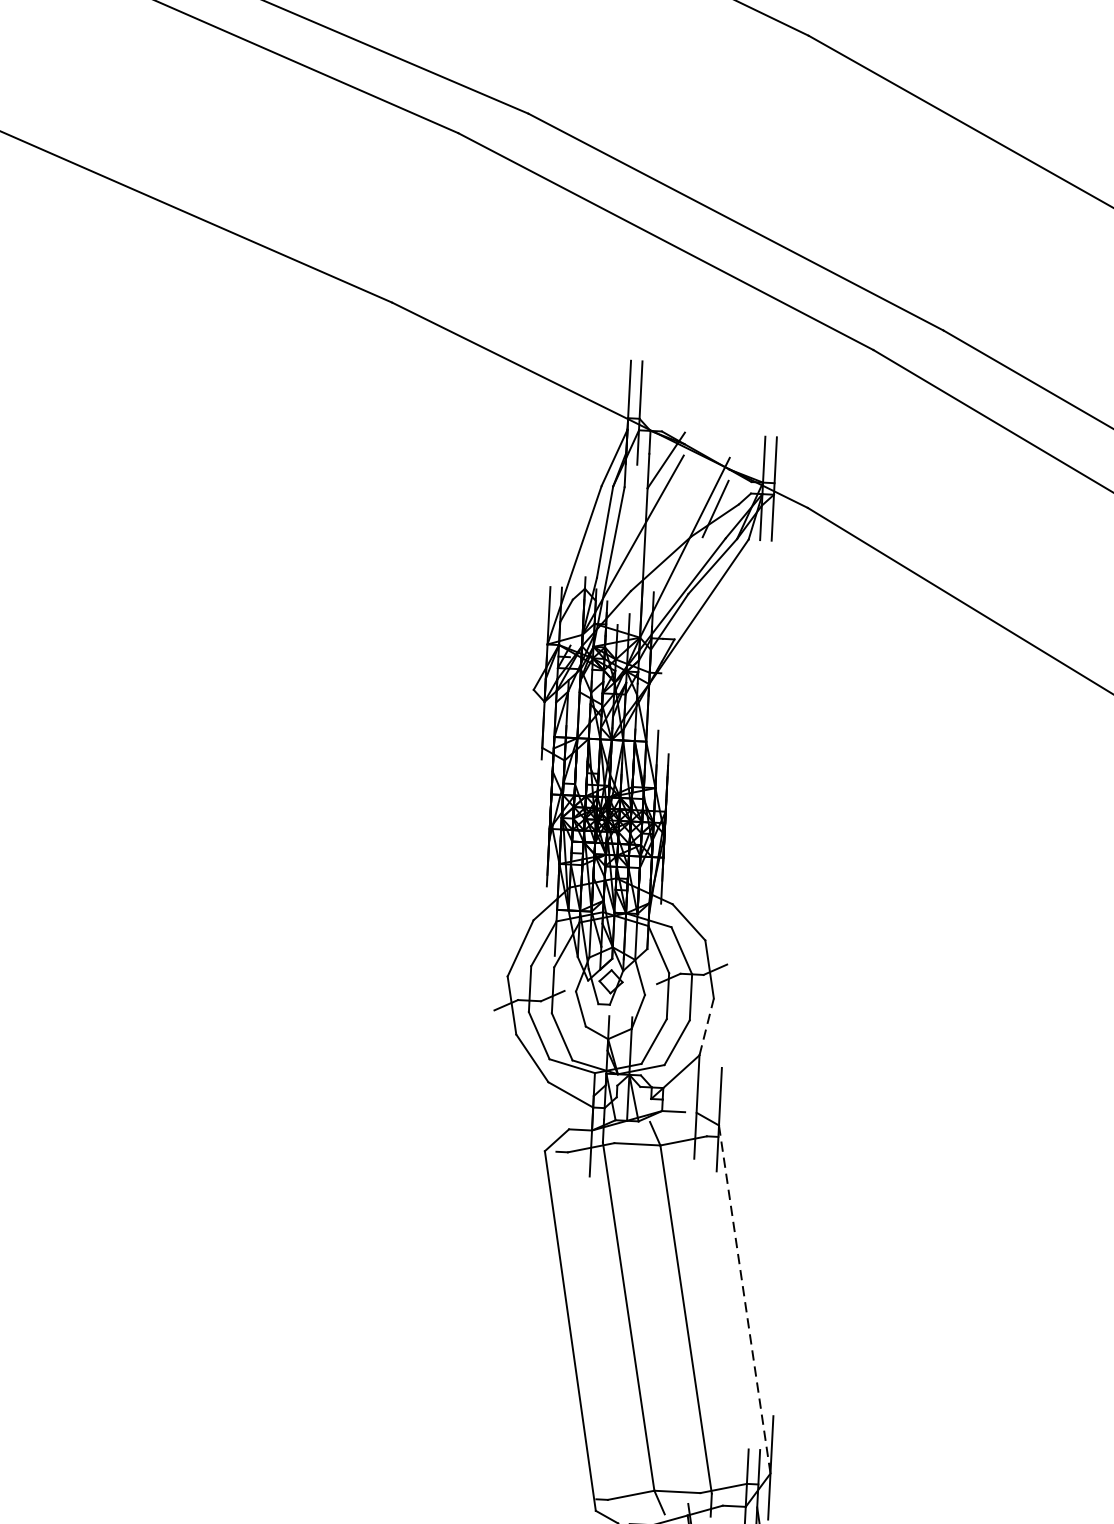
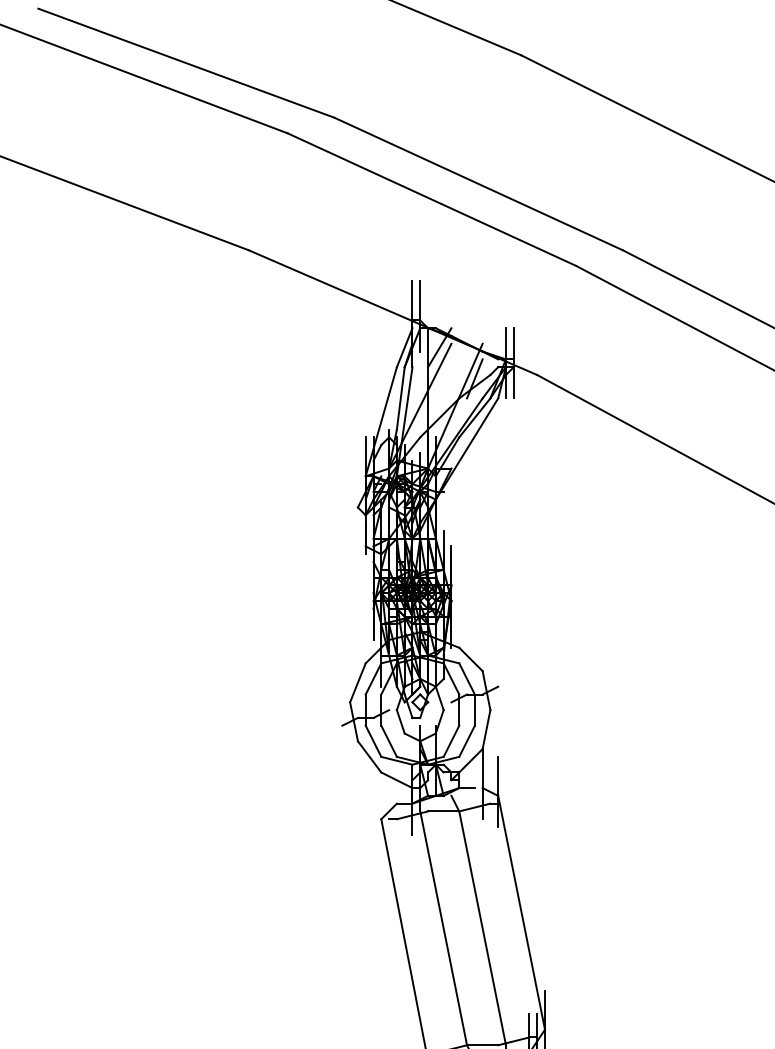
line: (706, 1026) -> (486, 729), dashed -> solid
line: (744, 1300) -> (521, 913), dashed -> solid

